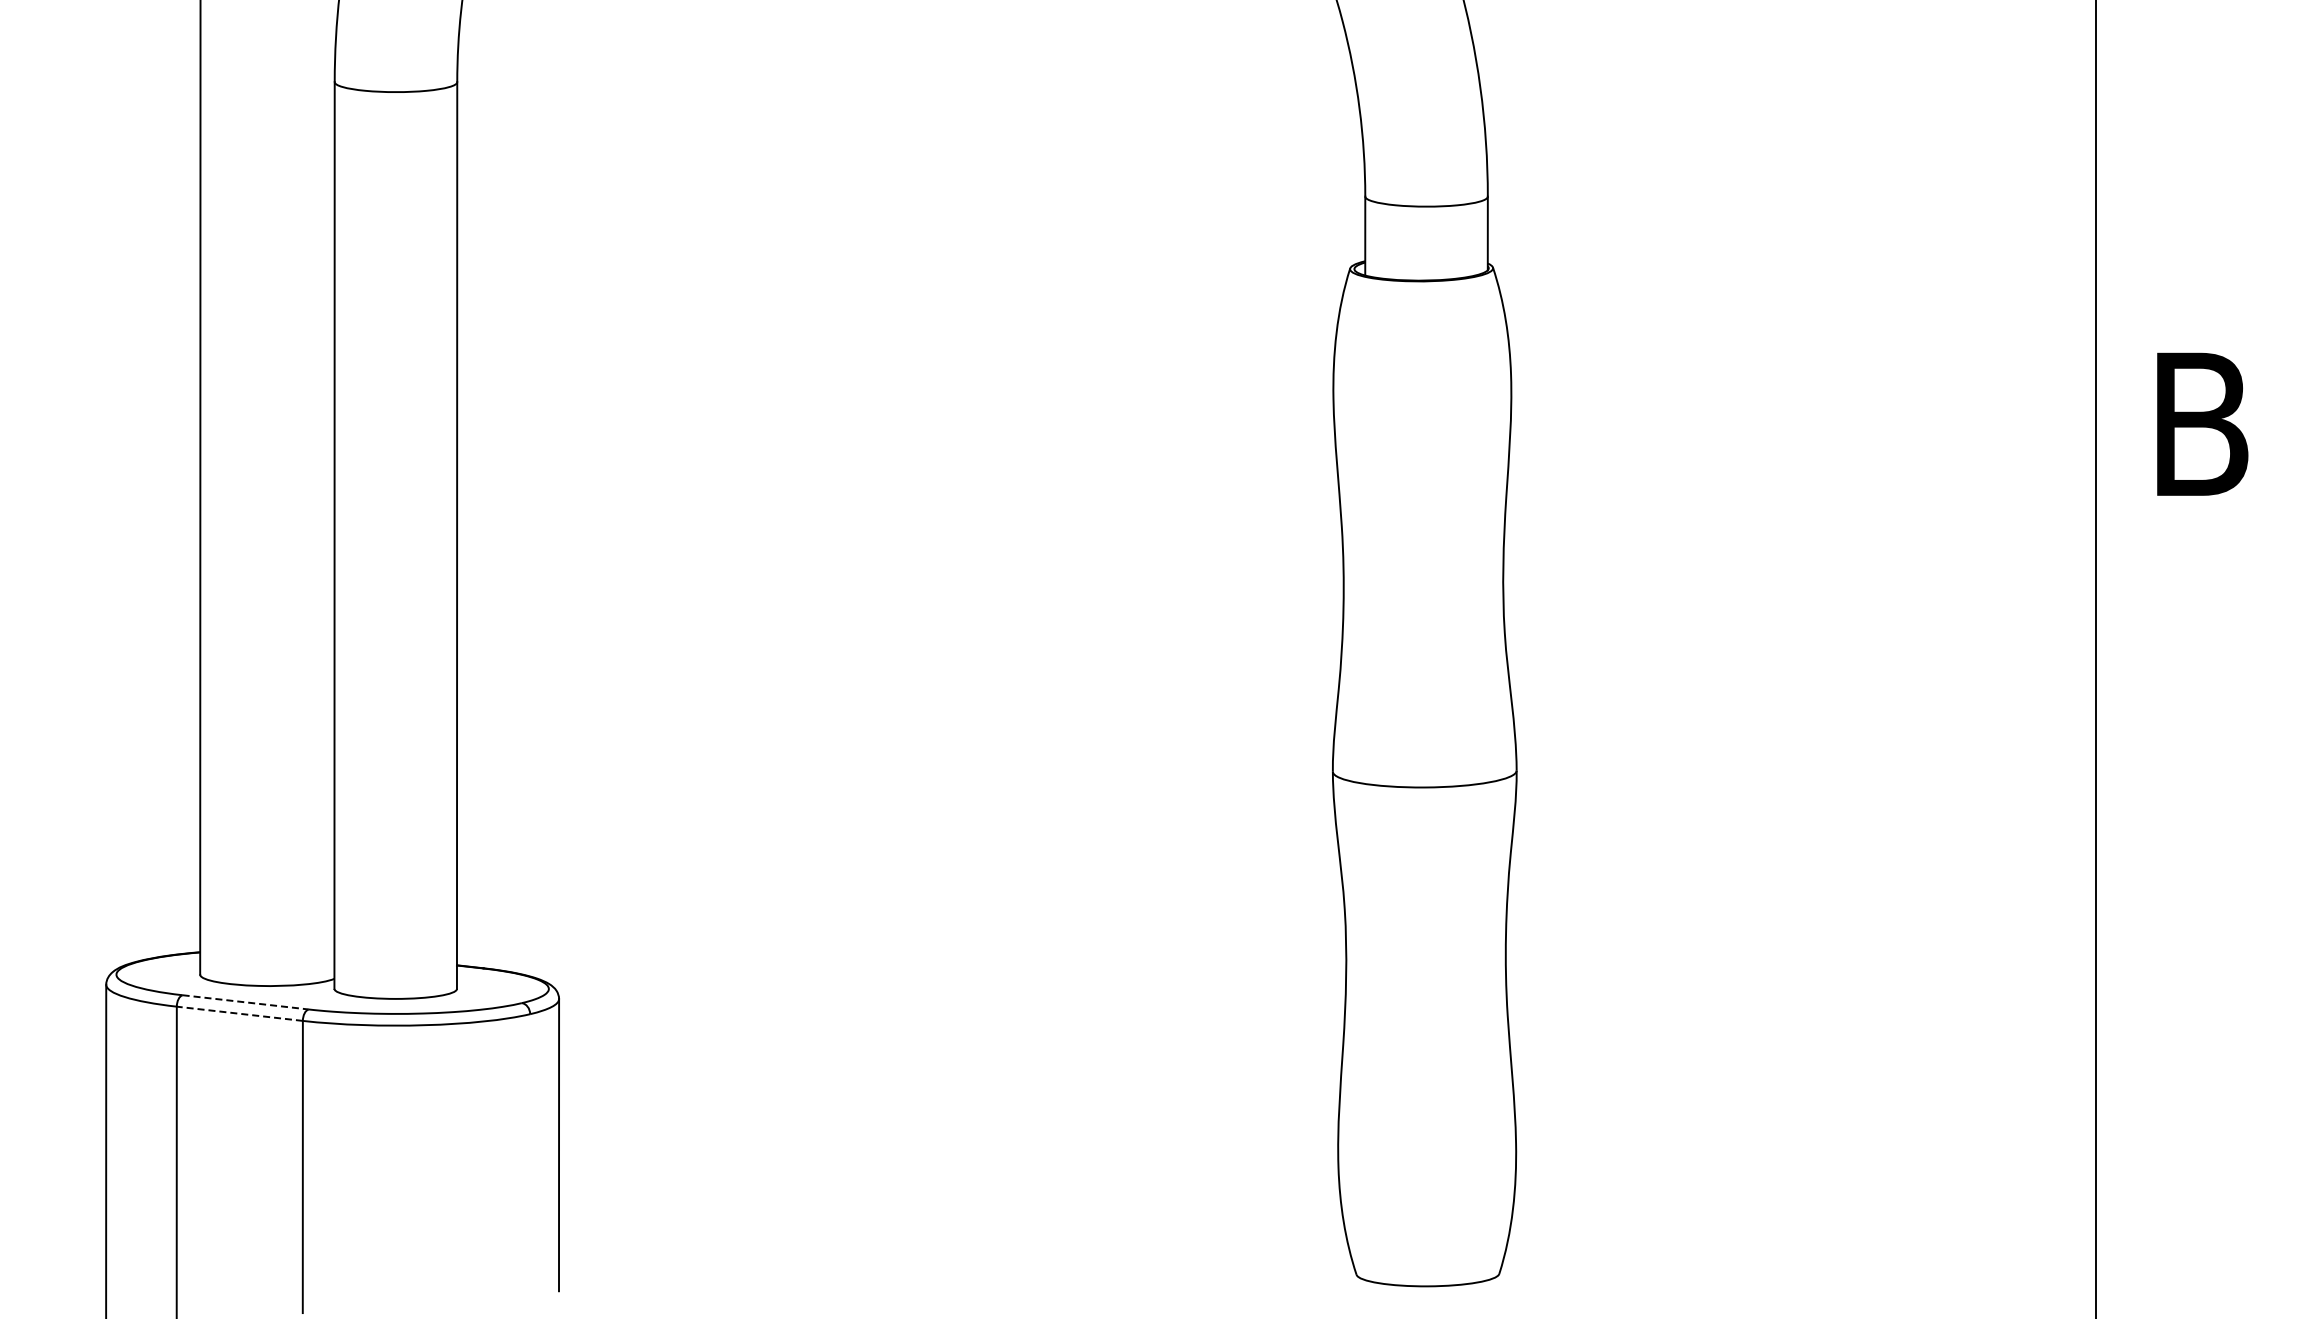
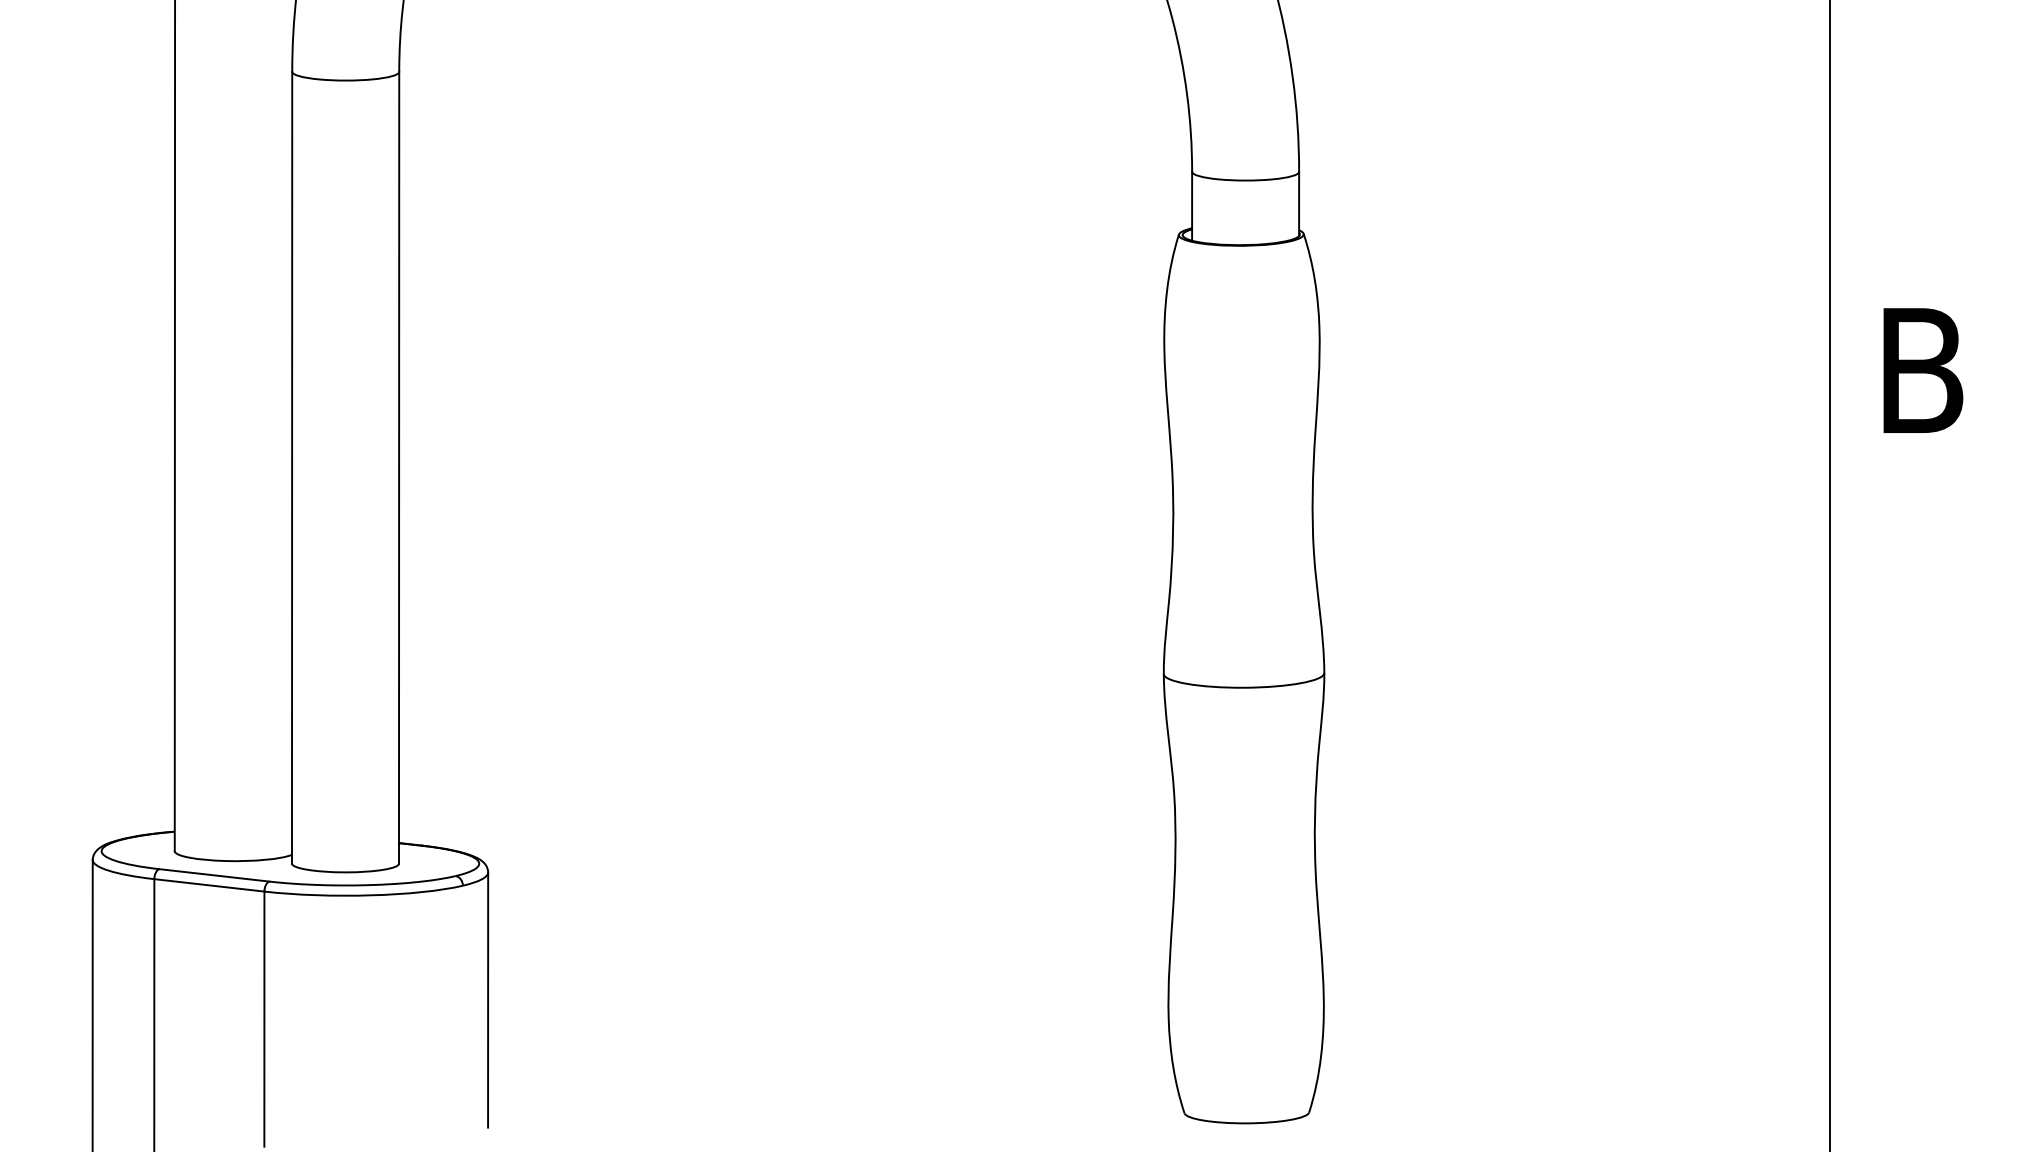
line: (246, 1002) -> (215, 875), dashed -> solid
line: (239, 1013) -> (209, 885), dashed -> solid

